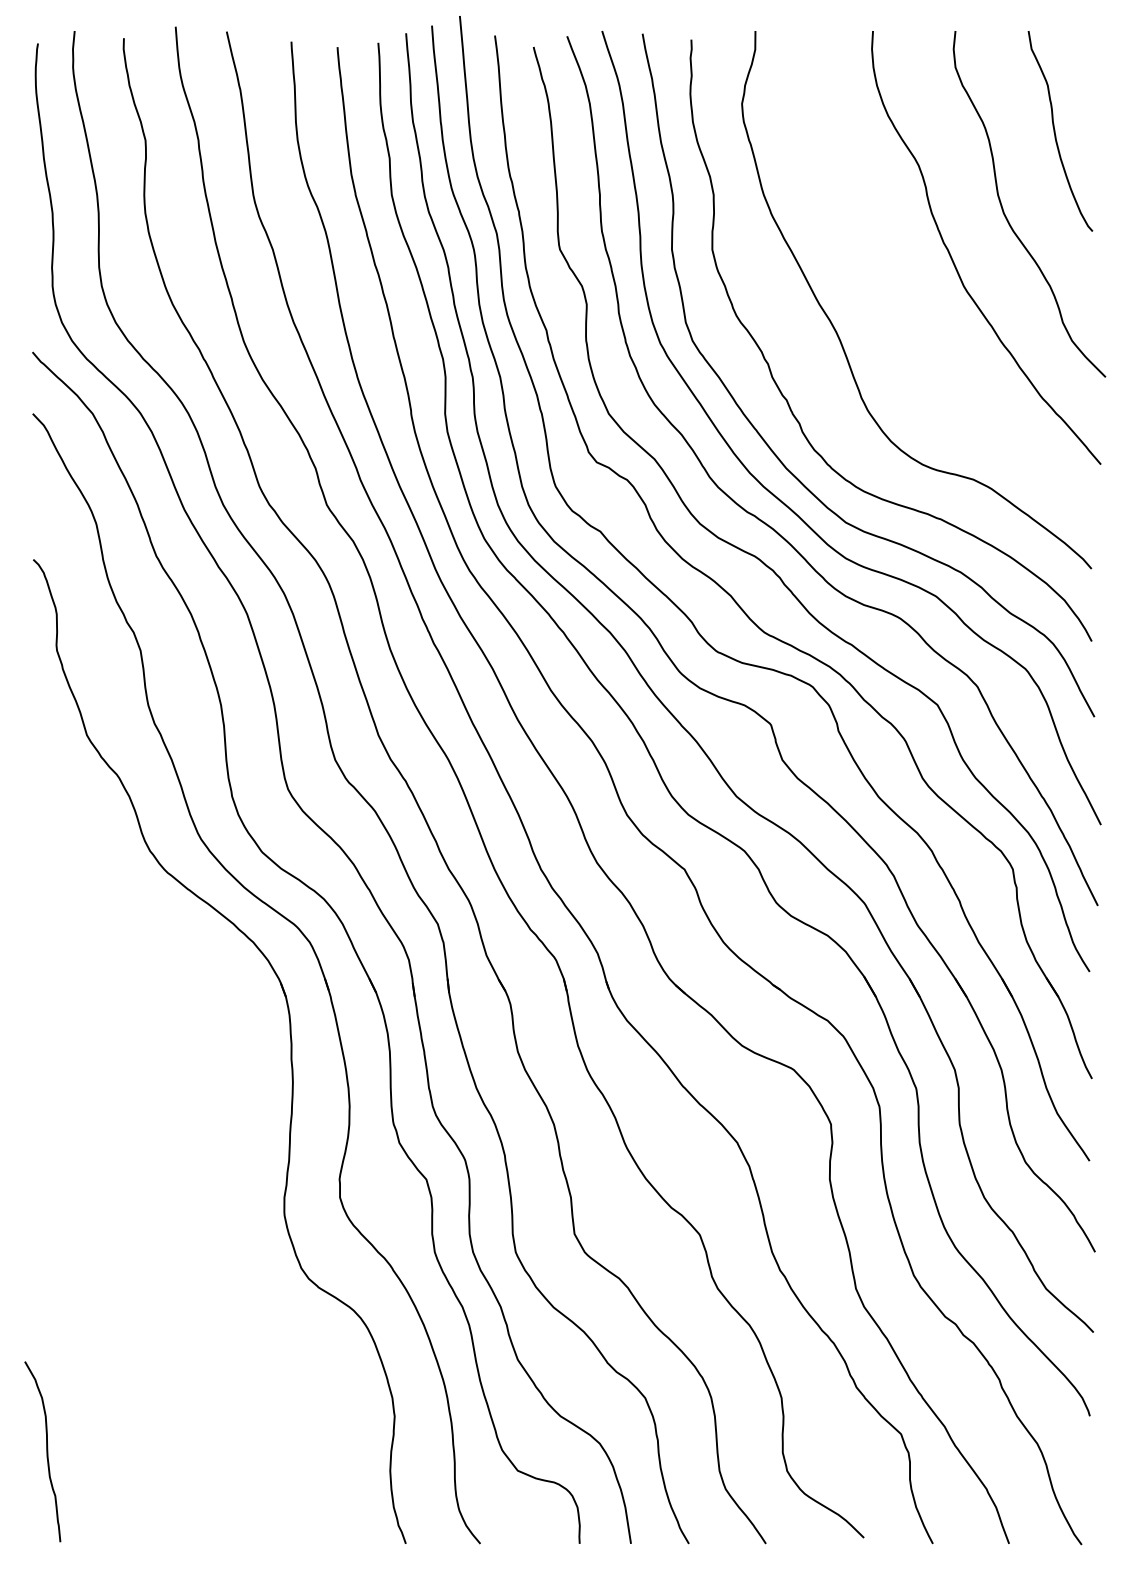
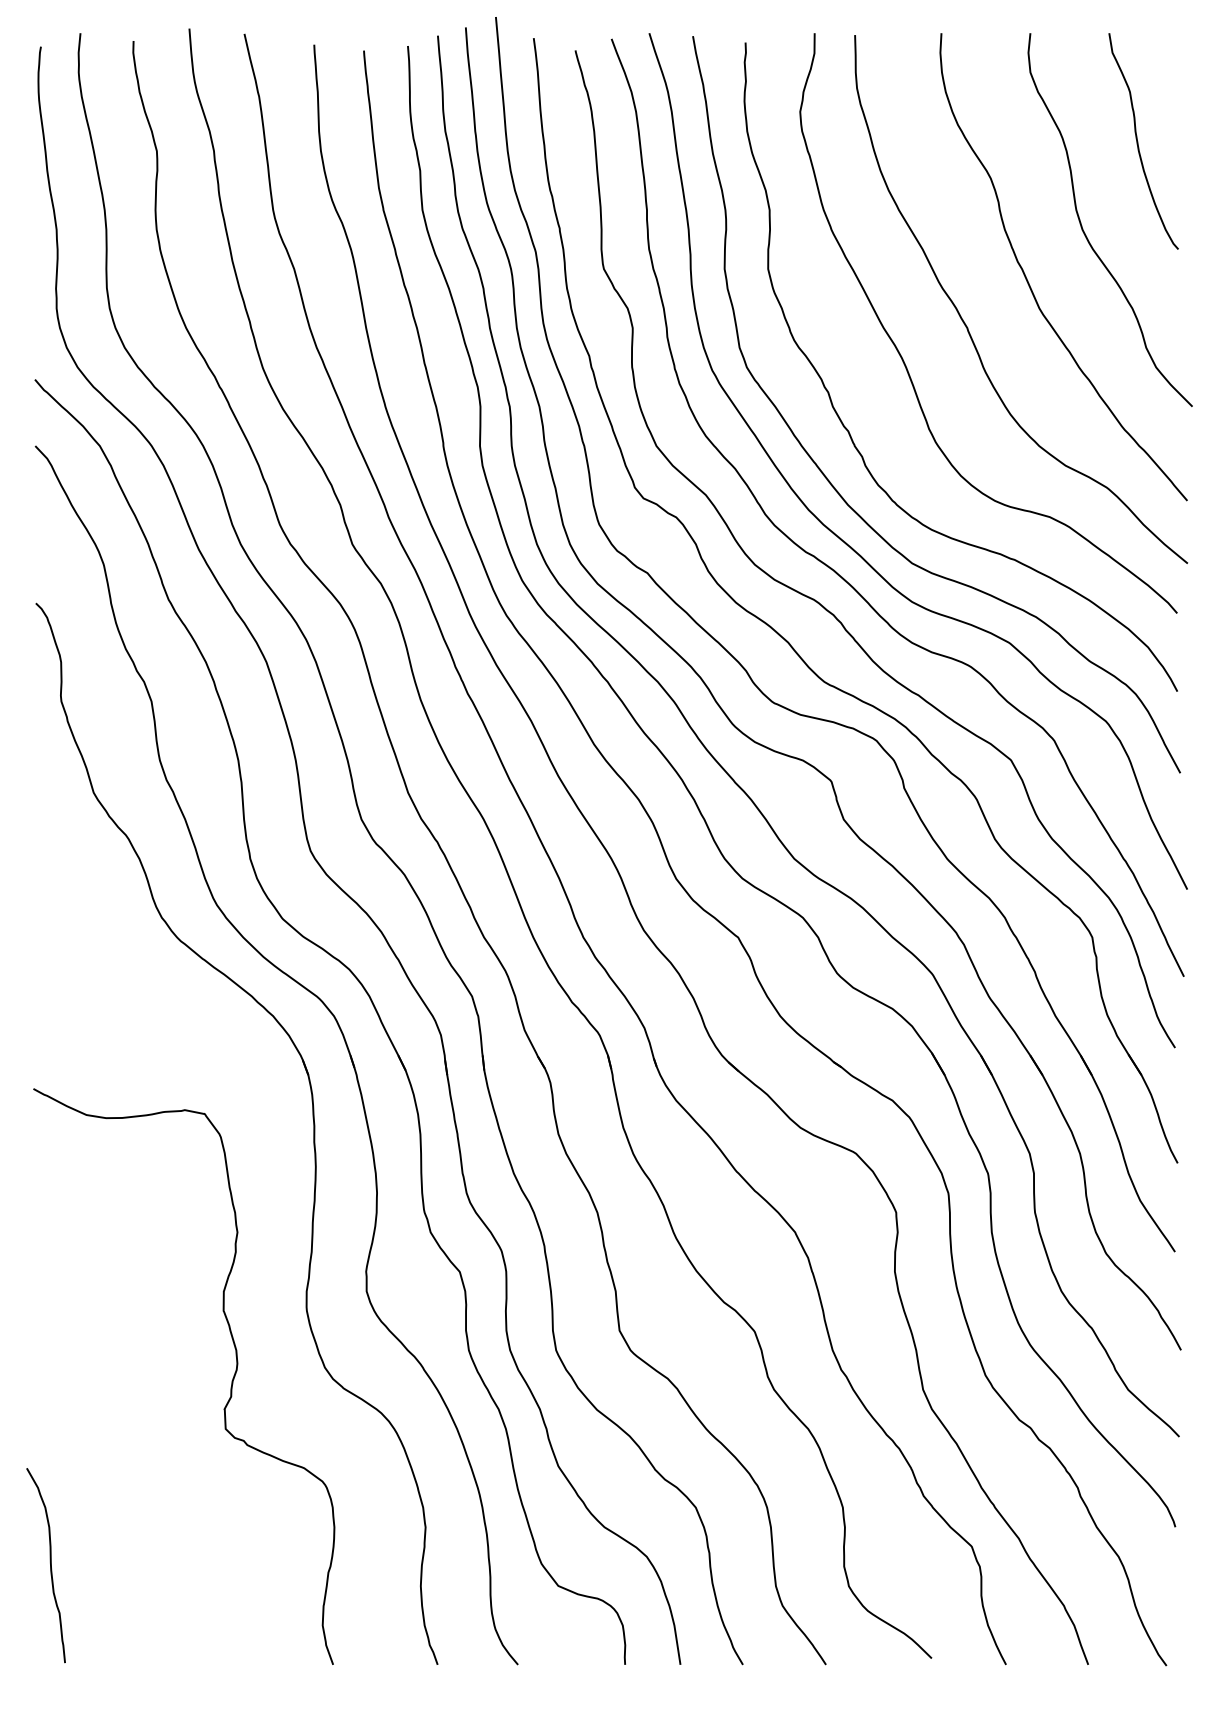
curve: (896, 301) -> (966, 324), added
curve: (214, 1281) -> (231, 1381), added

